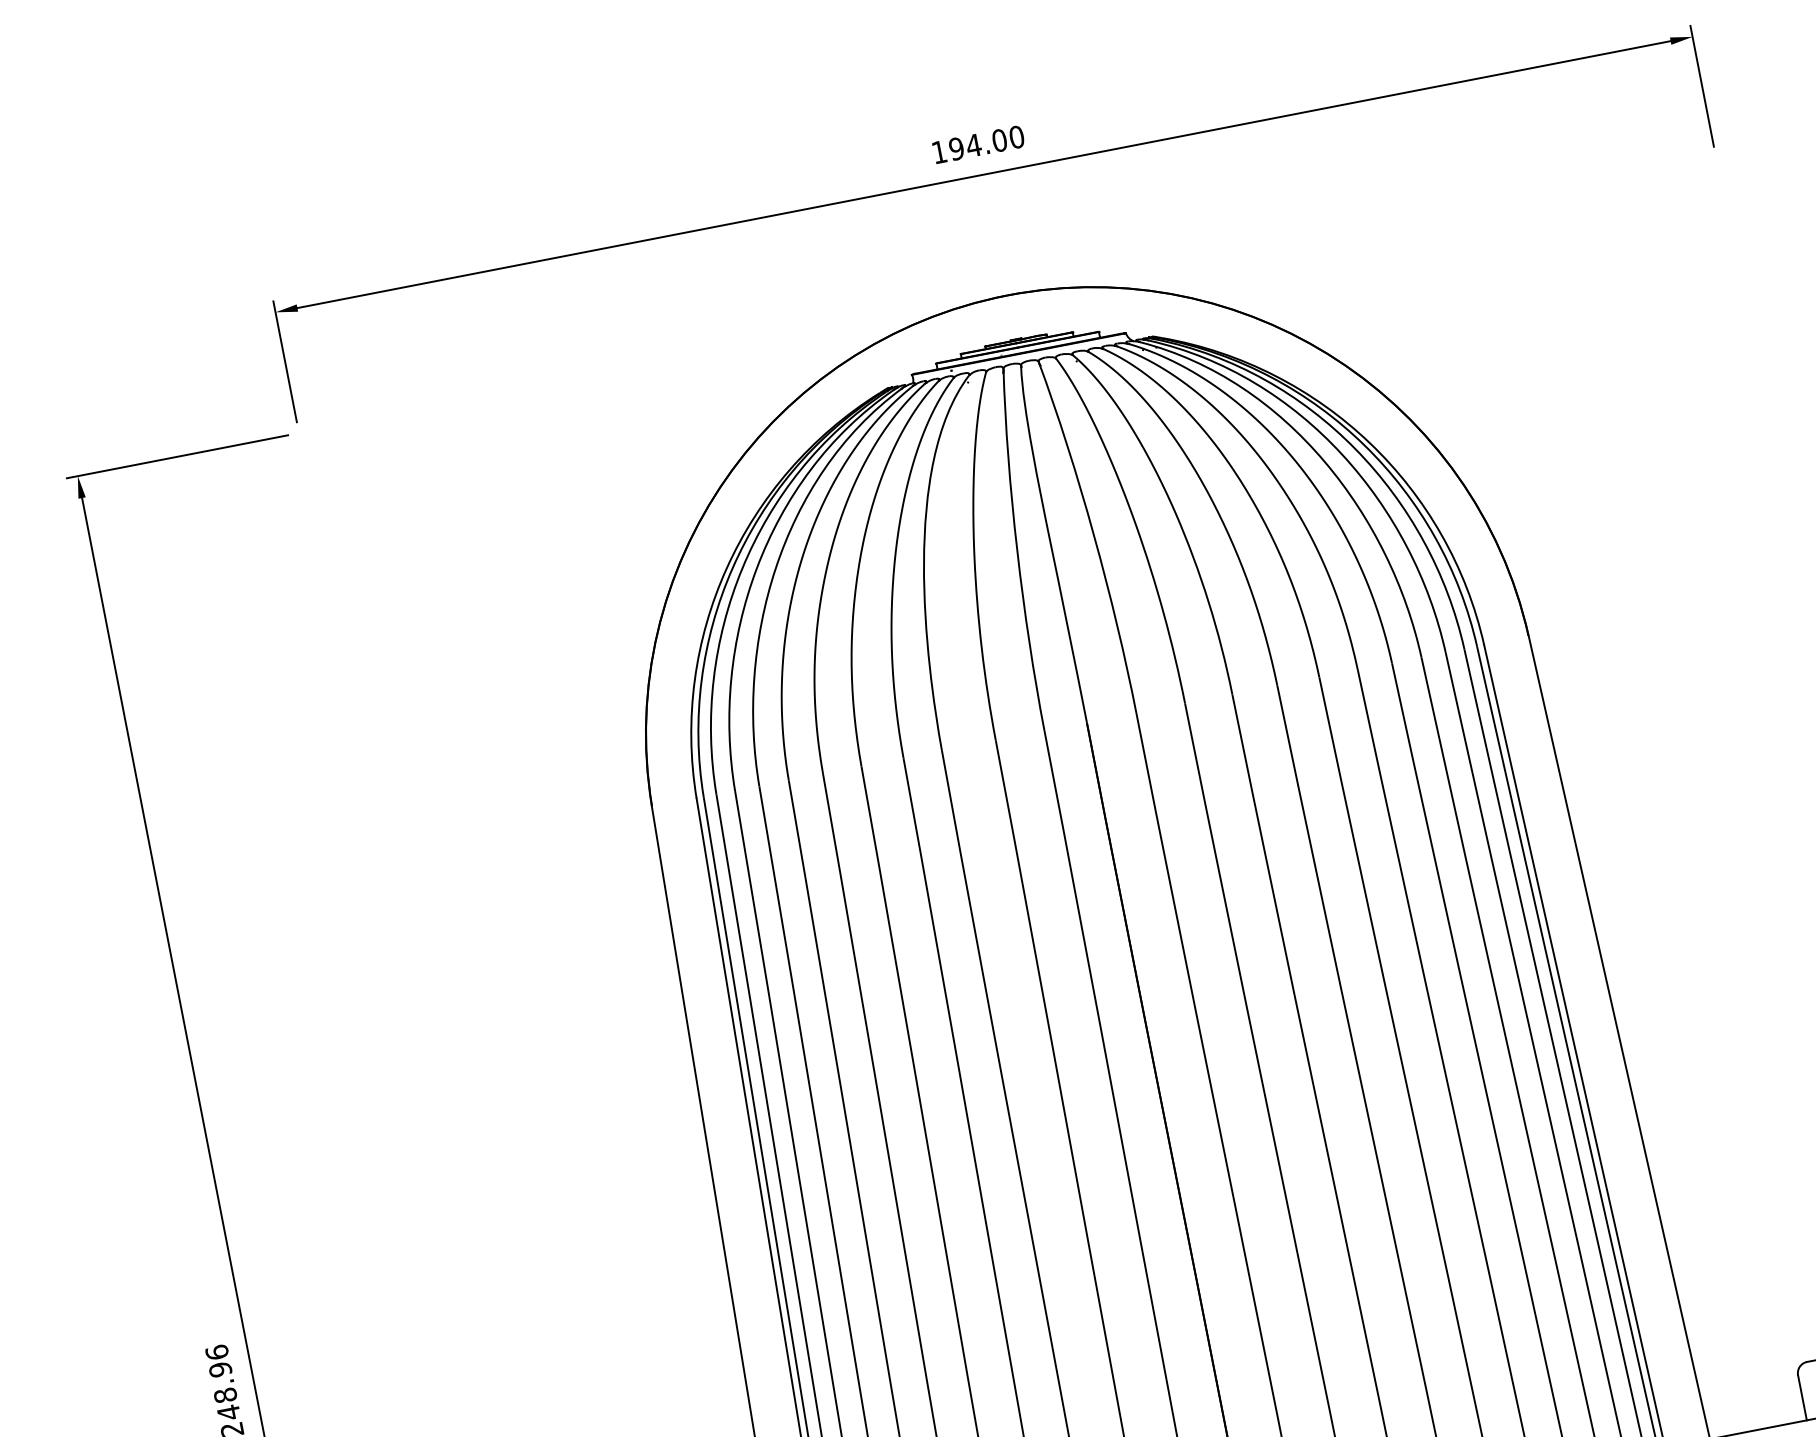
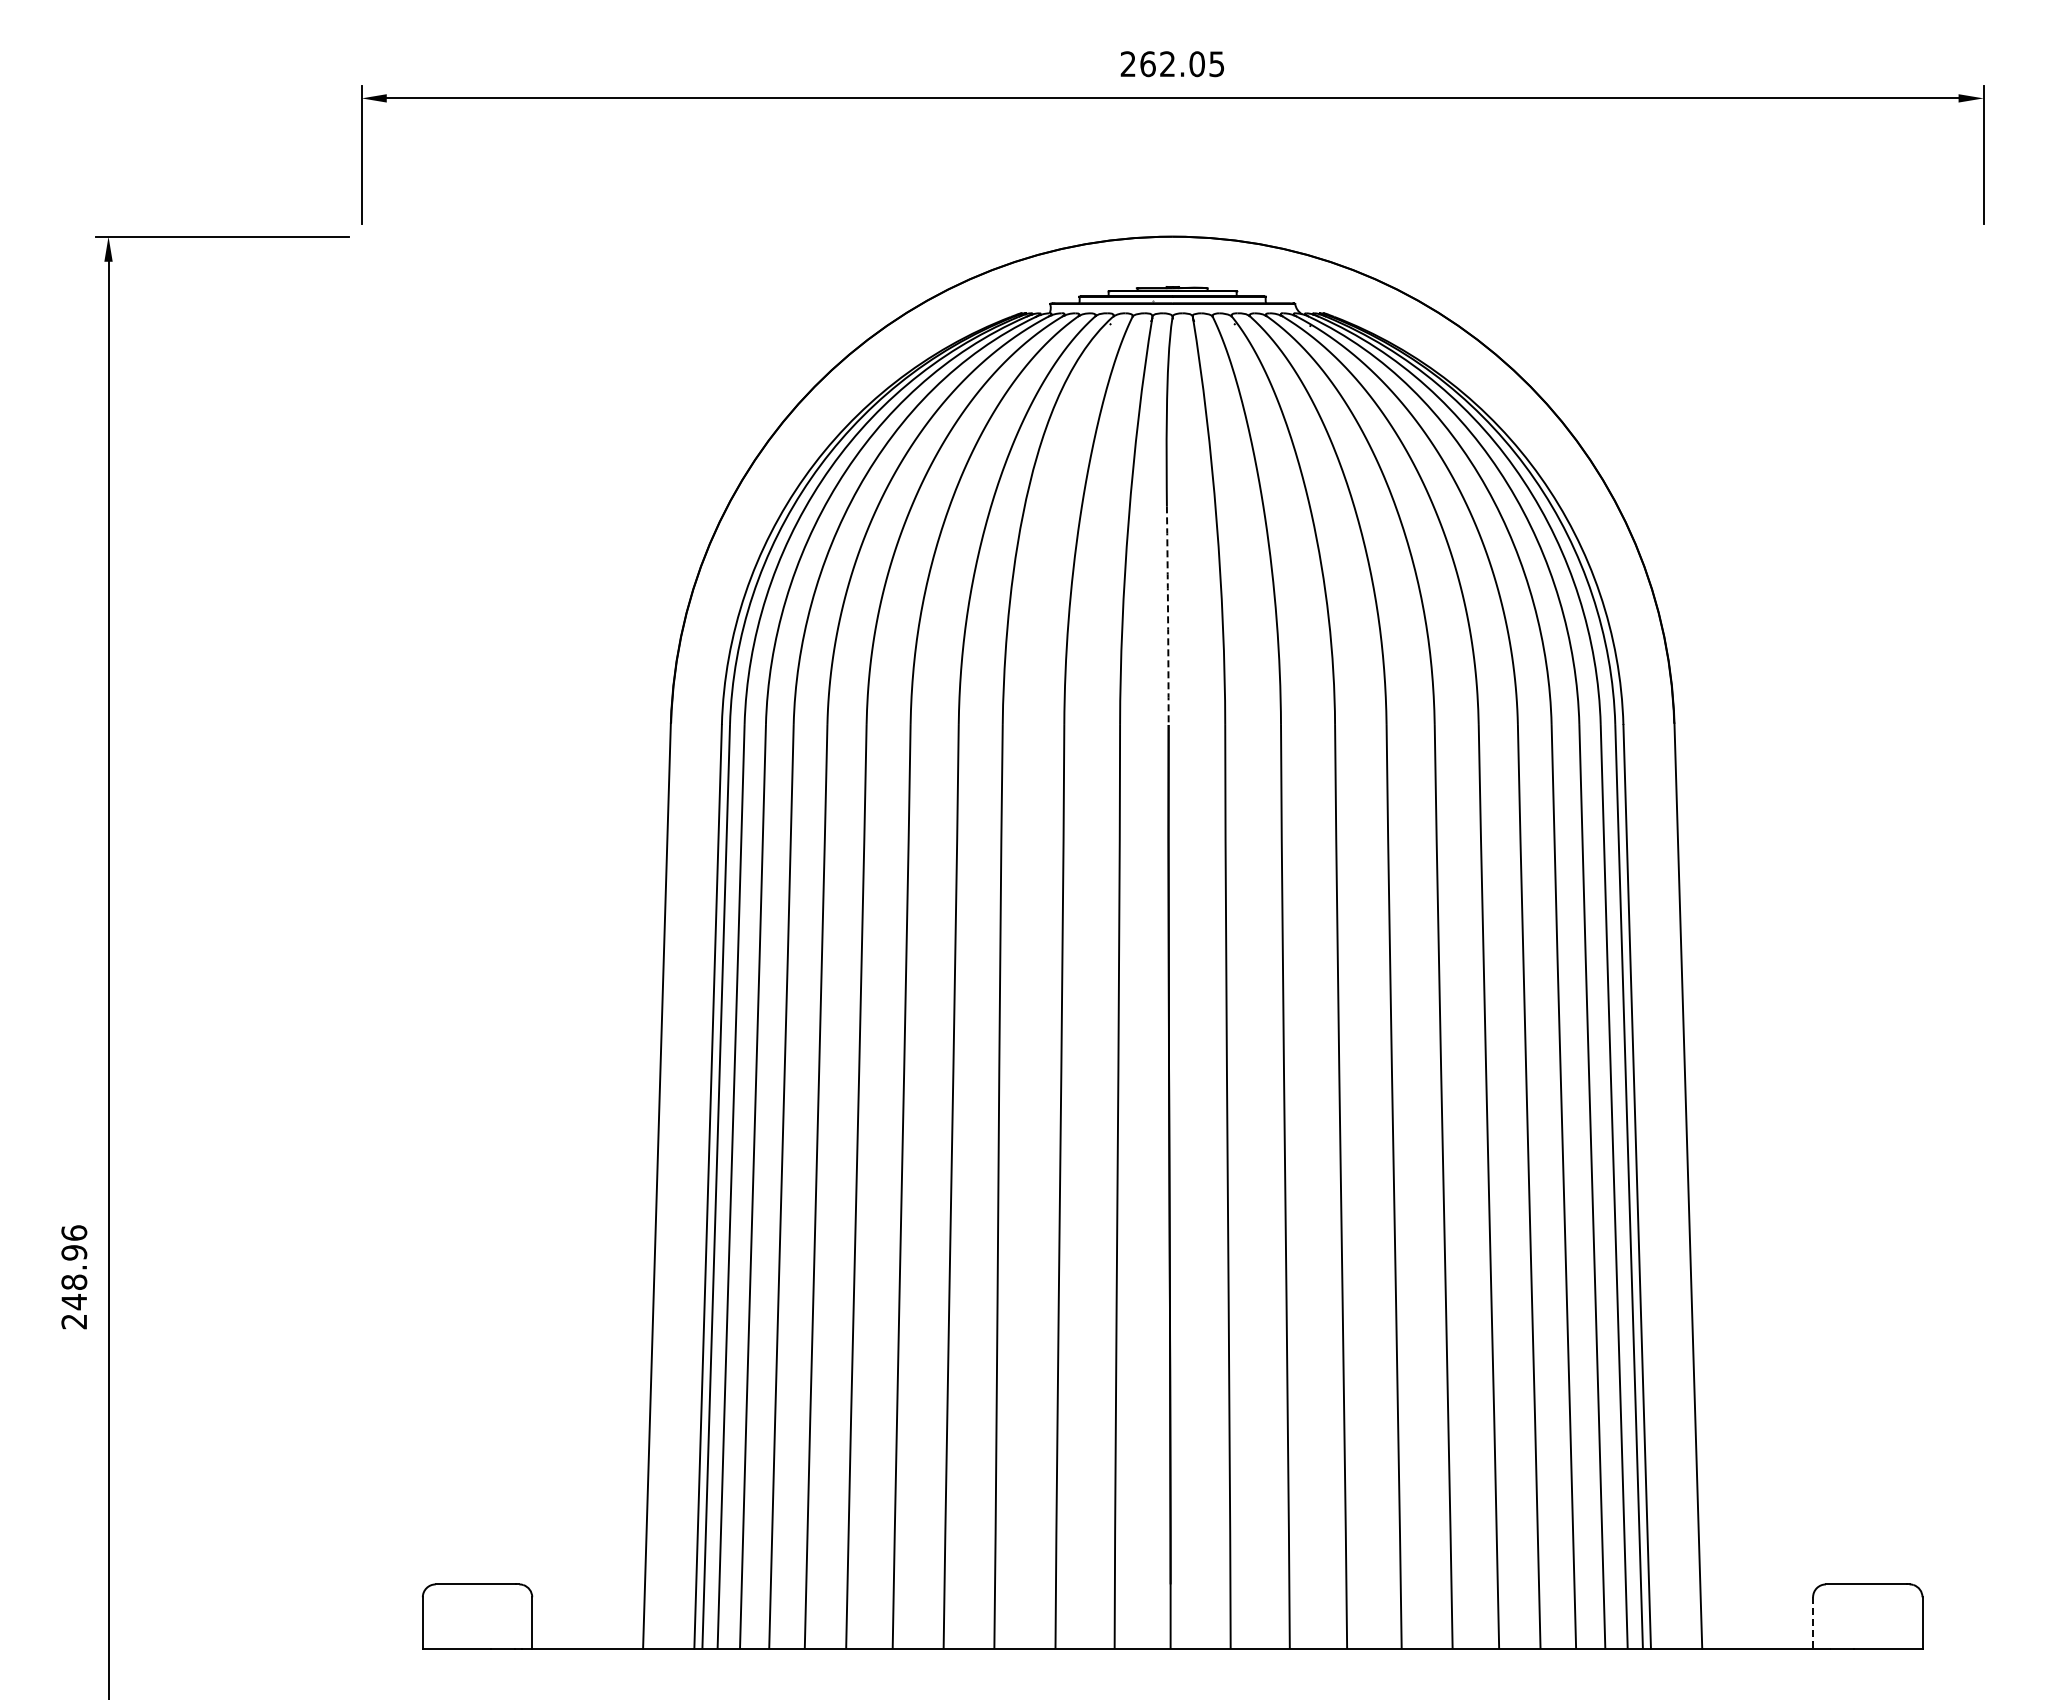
text: (978, 145) -> (1172, 64), 194.00 -> 262.05
arc: (1068, 627) -> (1168, 615), solid -> dashed
line: (1802, 1398) -> (1813, 1623), solid -> dashed

